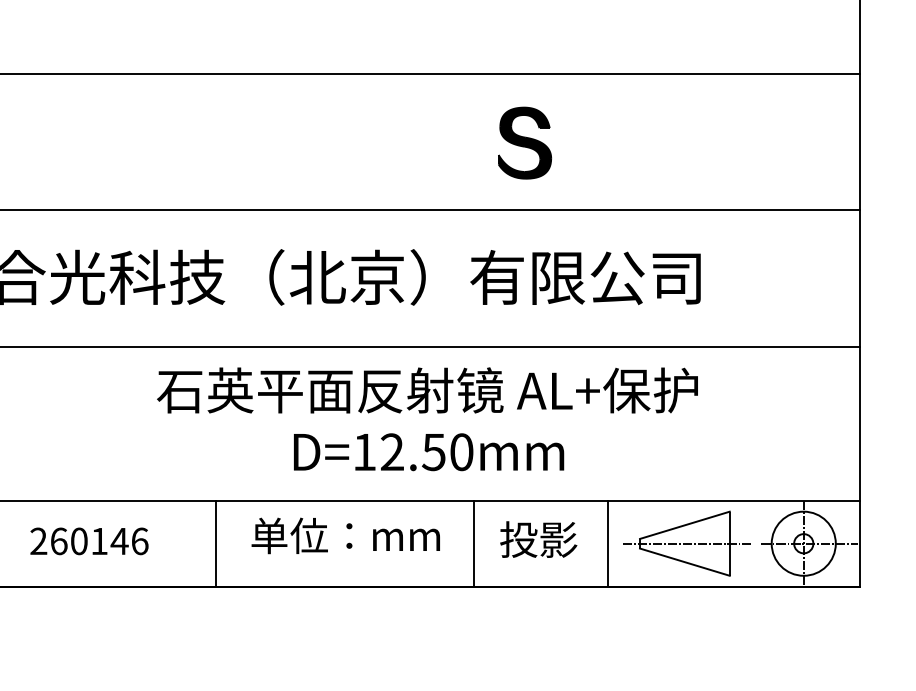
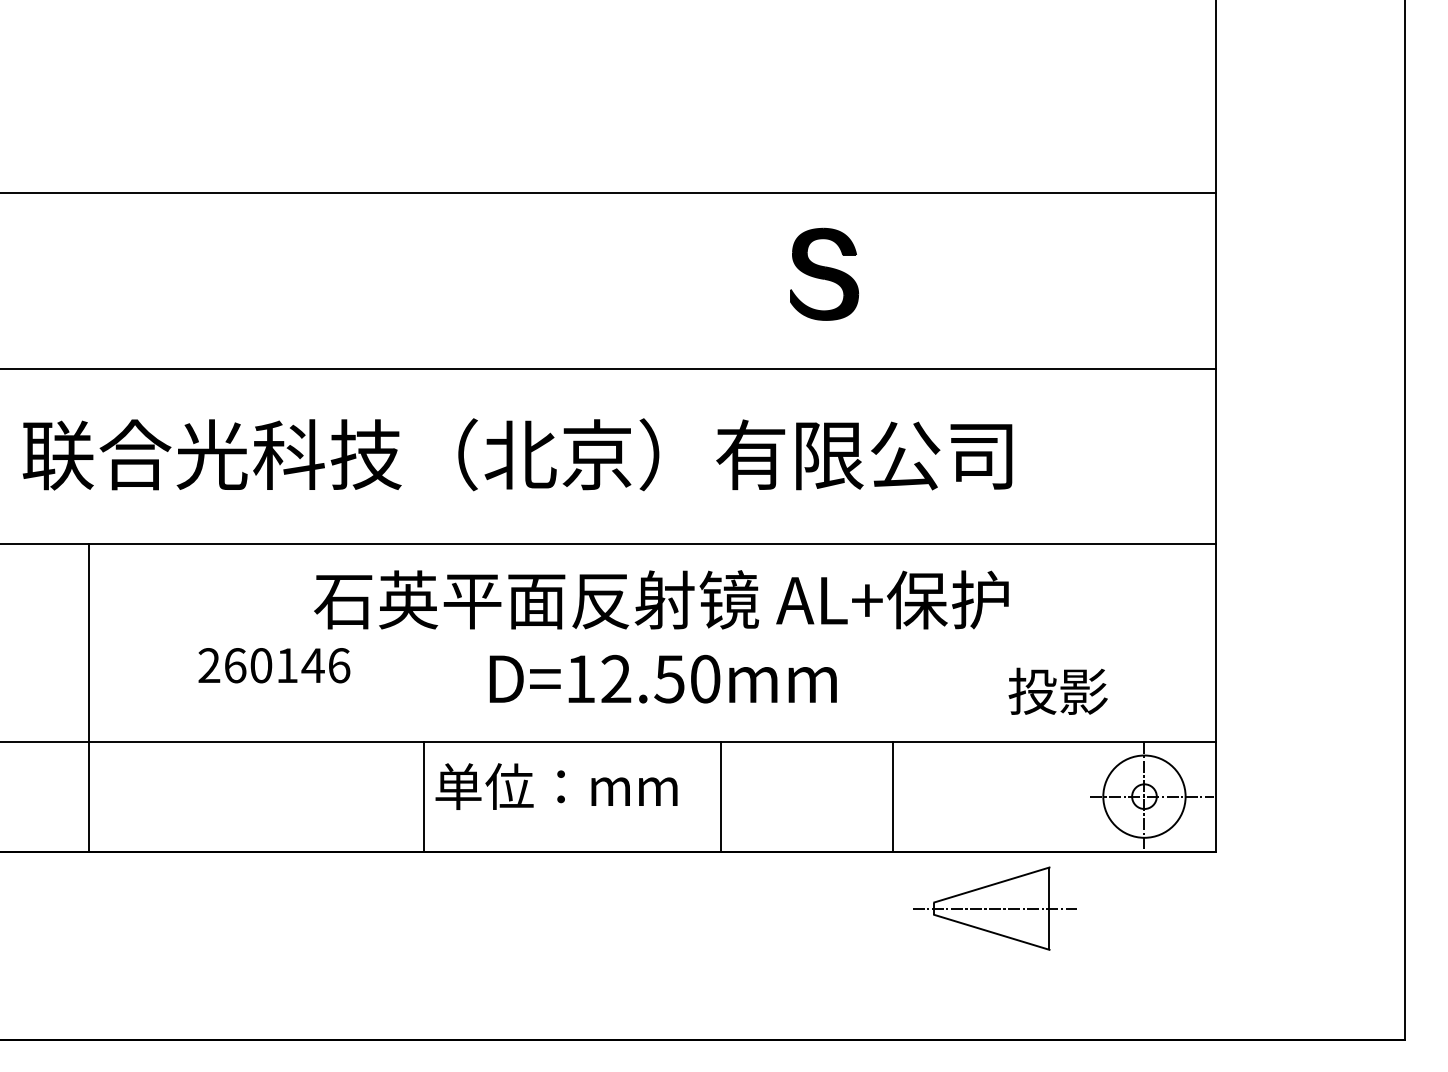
part: (524, 142) -> (824, 273), moved
text: (538, 538) -> (1057, 690), moved
text: (89, 541) -> (274, 665), moved
line: (215, 543) -> (423, 796), moved
part: (686, 543) -> (994, 908), moved

